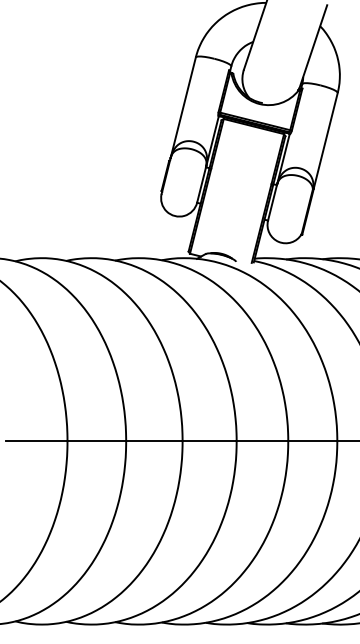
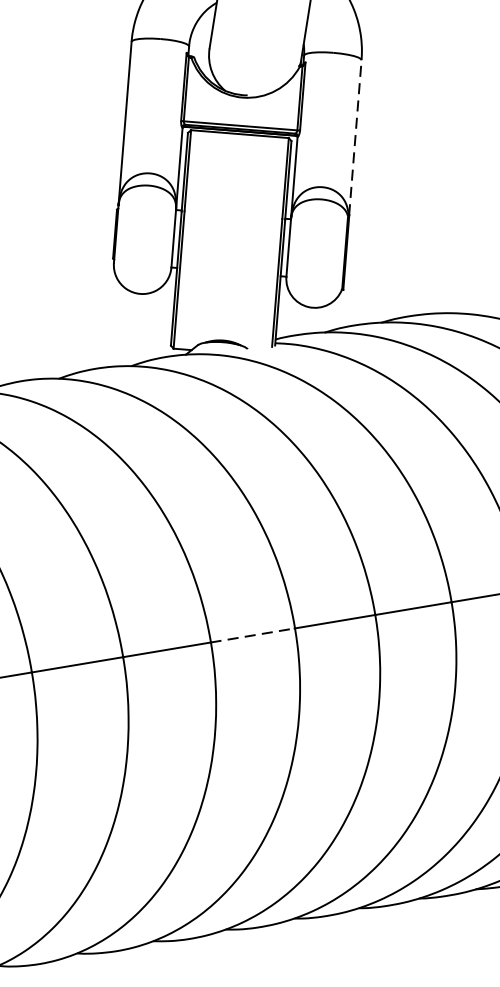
line: (325, 140) -> (354, 137), solid -> dashed
line: (209, 441) -> (252, 635), solid -> dashed

